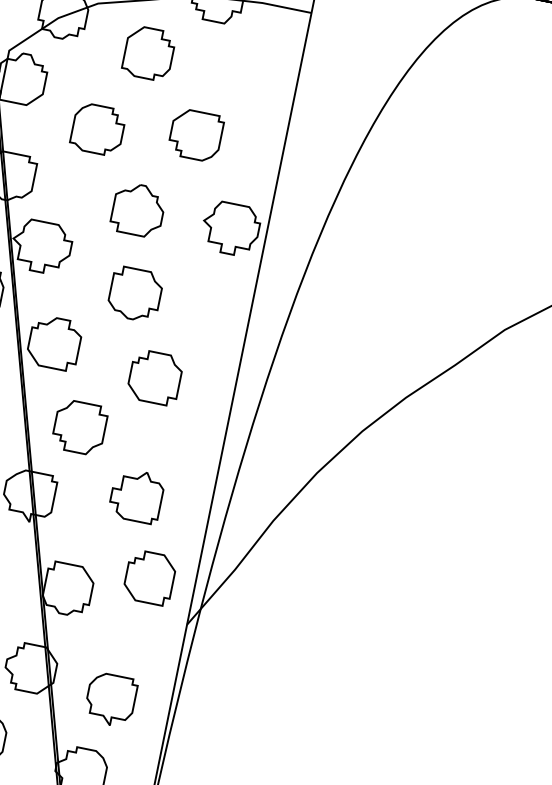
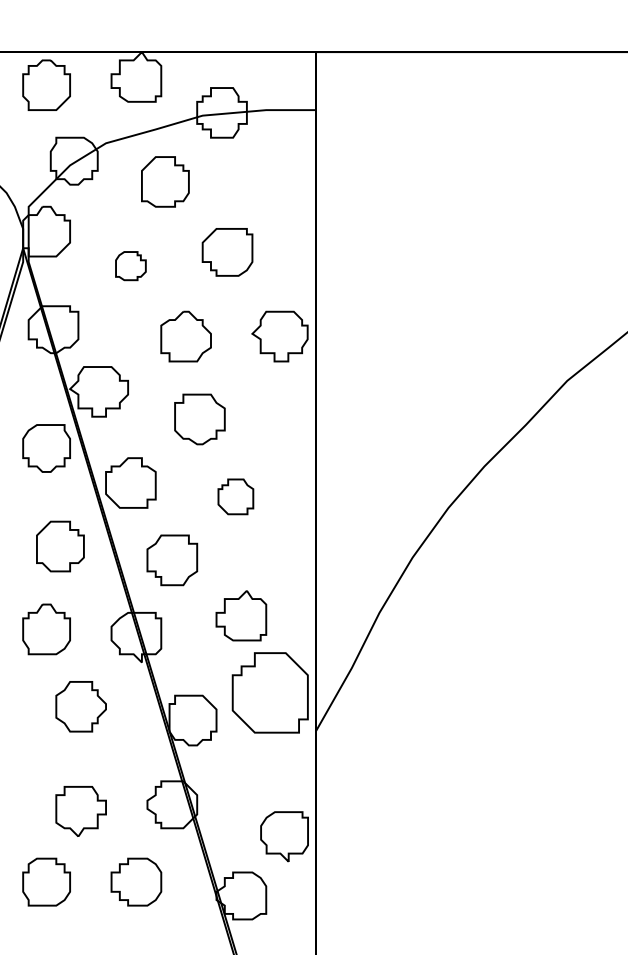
part: (97, 128) -> (130, 265), size x0.6
part: (154, 377) -> (235, 496), size x0.7
part: (150, 577) -> (270, 692), size x1.6
part: (110, 699) -> (284, 836), moved

